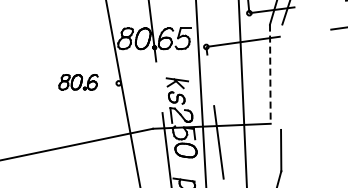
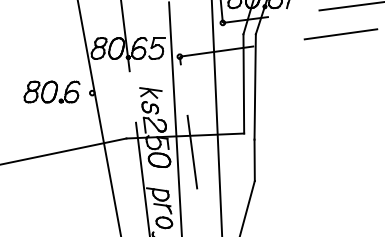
line: (270, 73) -> (243, 83), dashed -> solid
line: (281, 76) -> (254, 86), added
part: (78, 81) -> (51, 91), size x1.43

